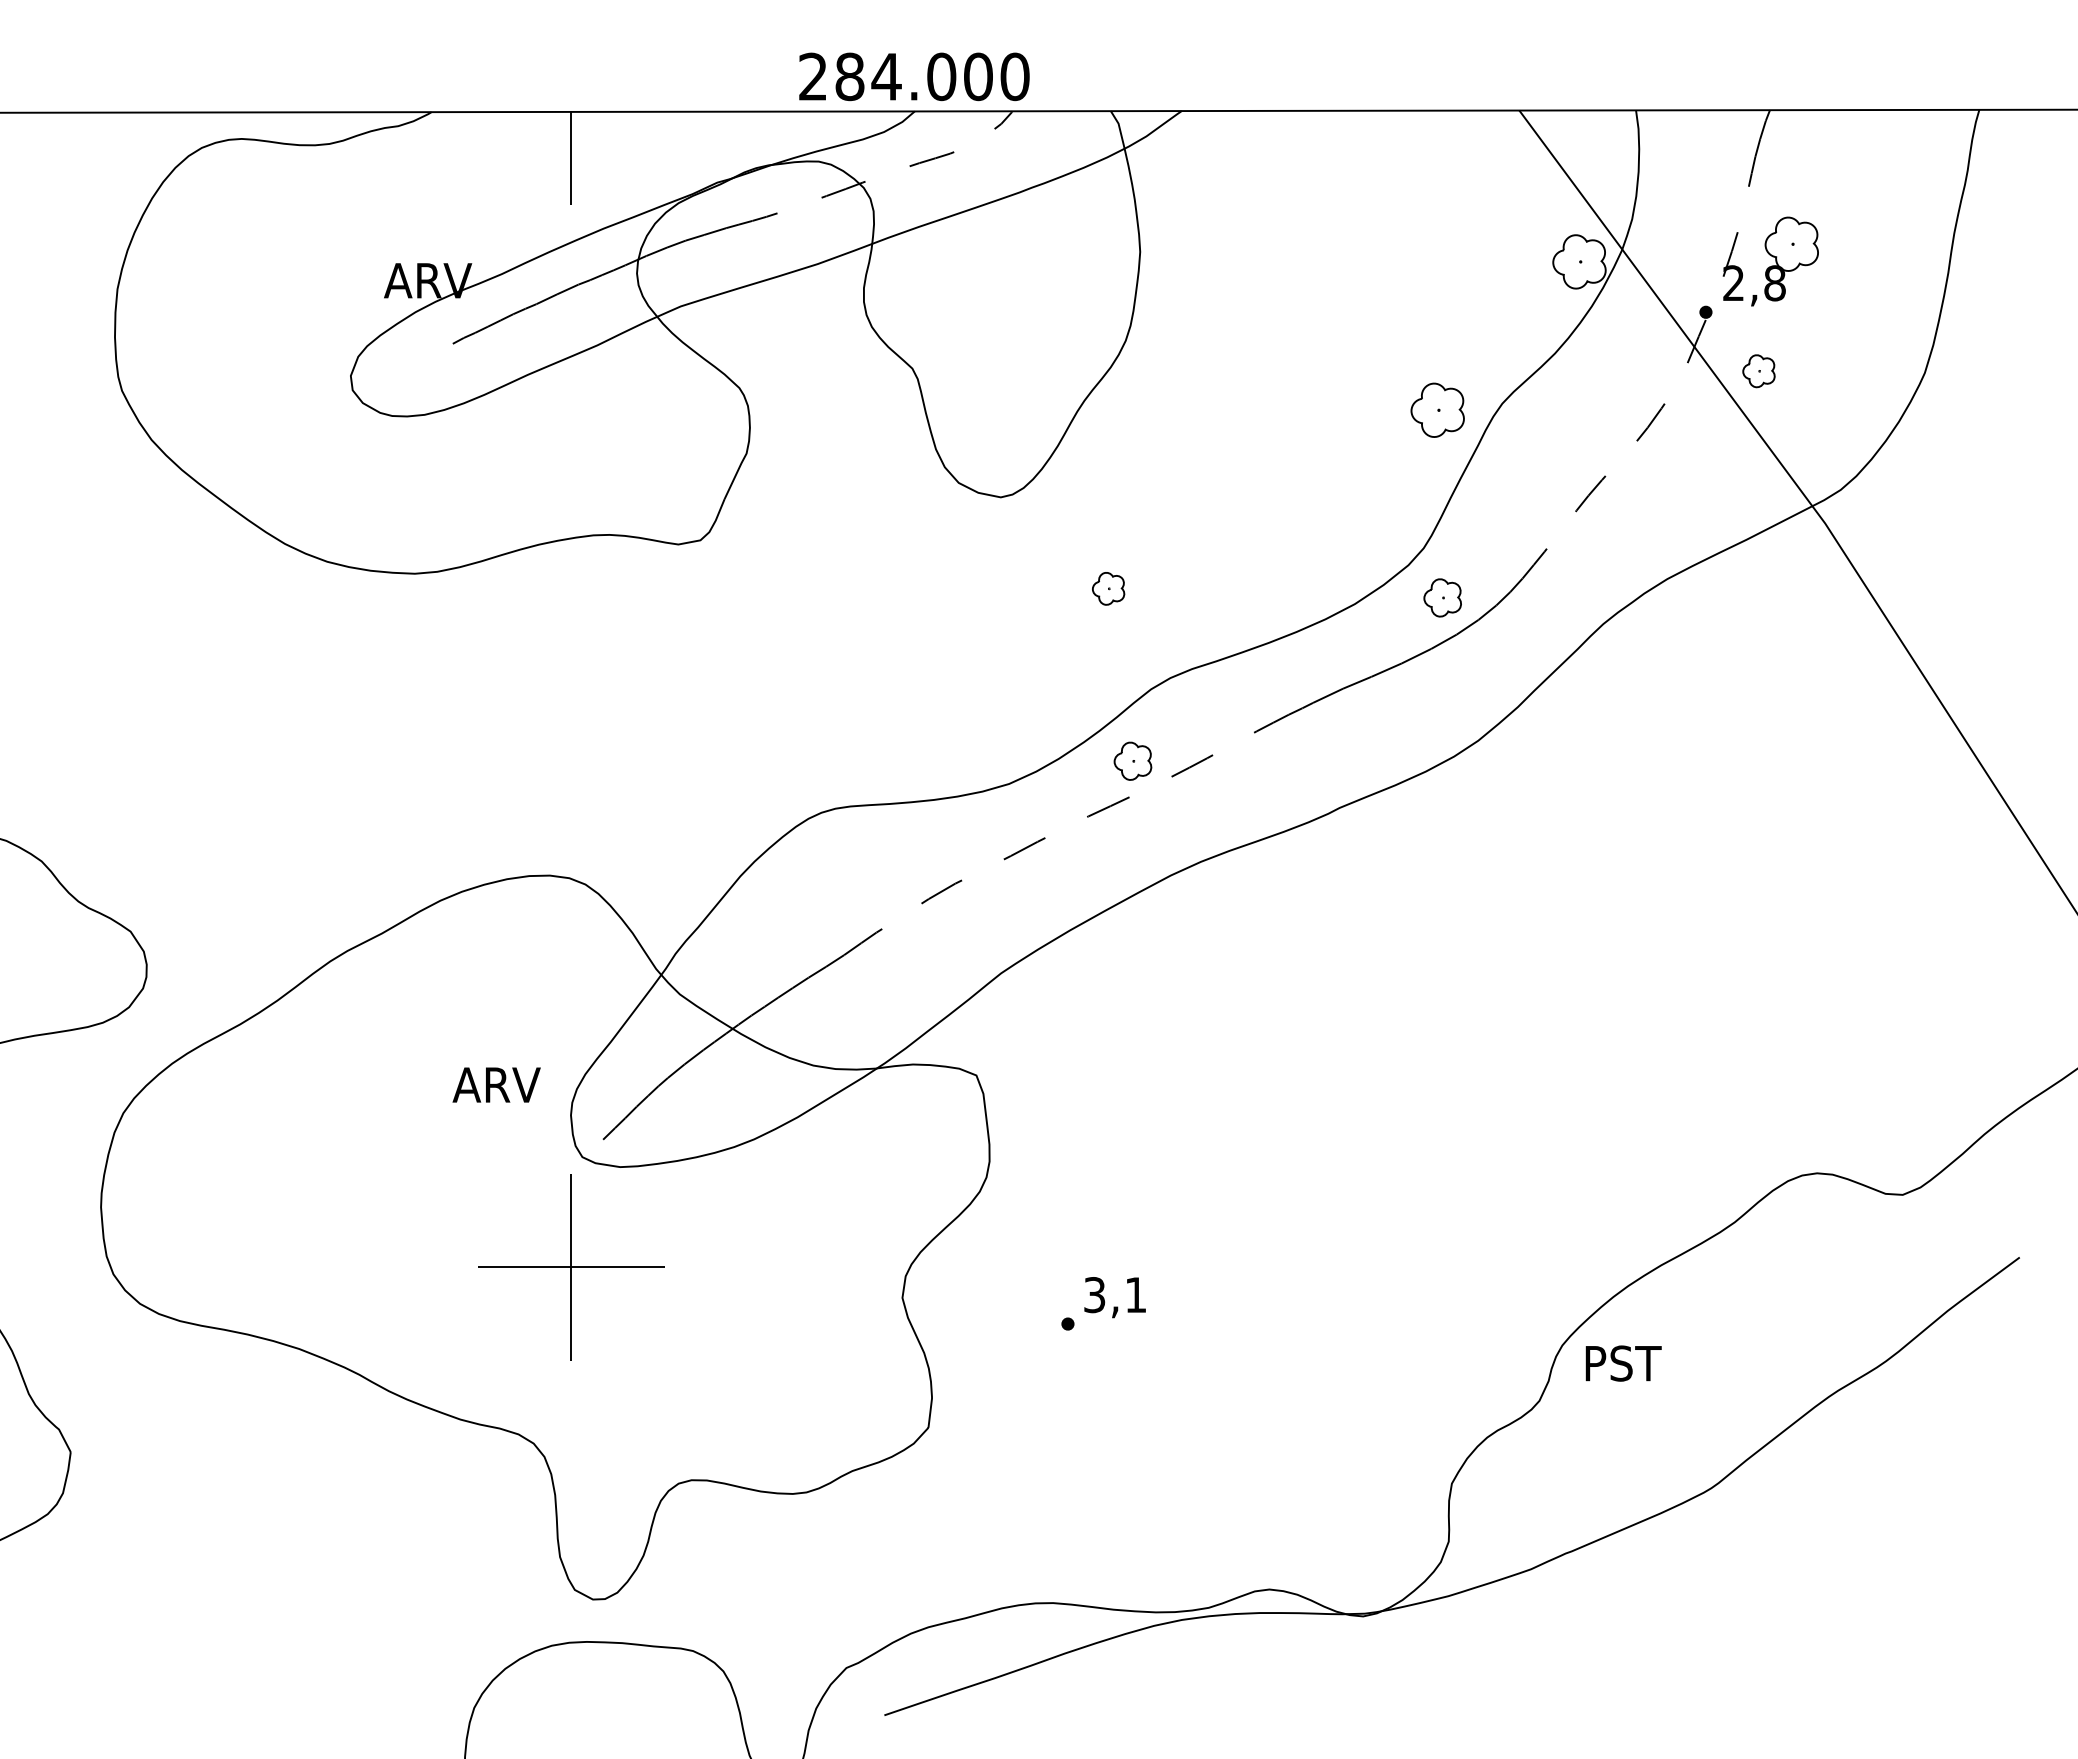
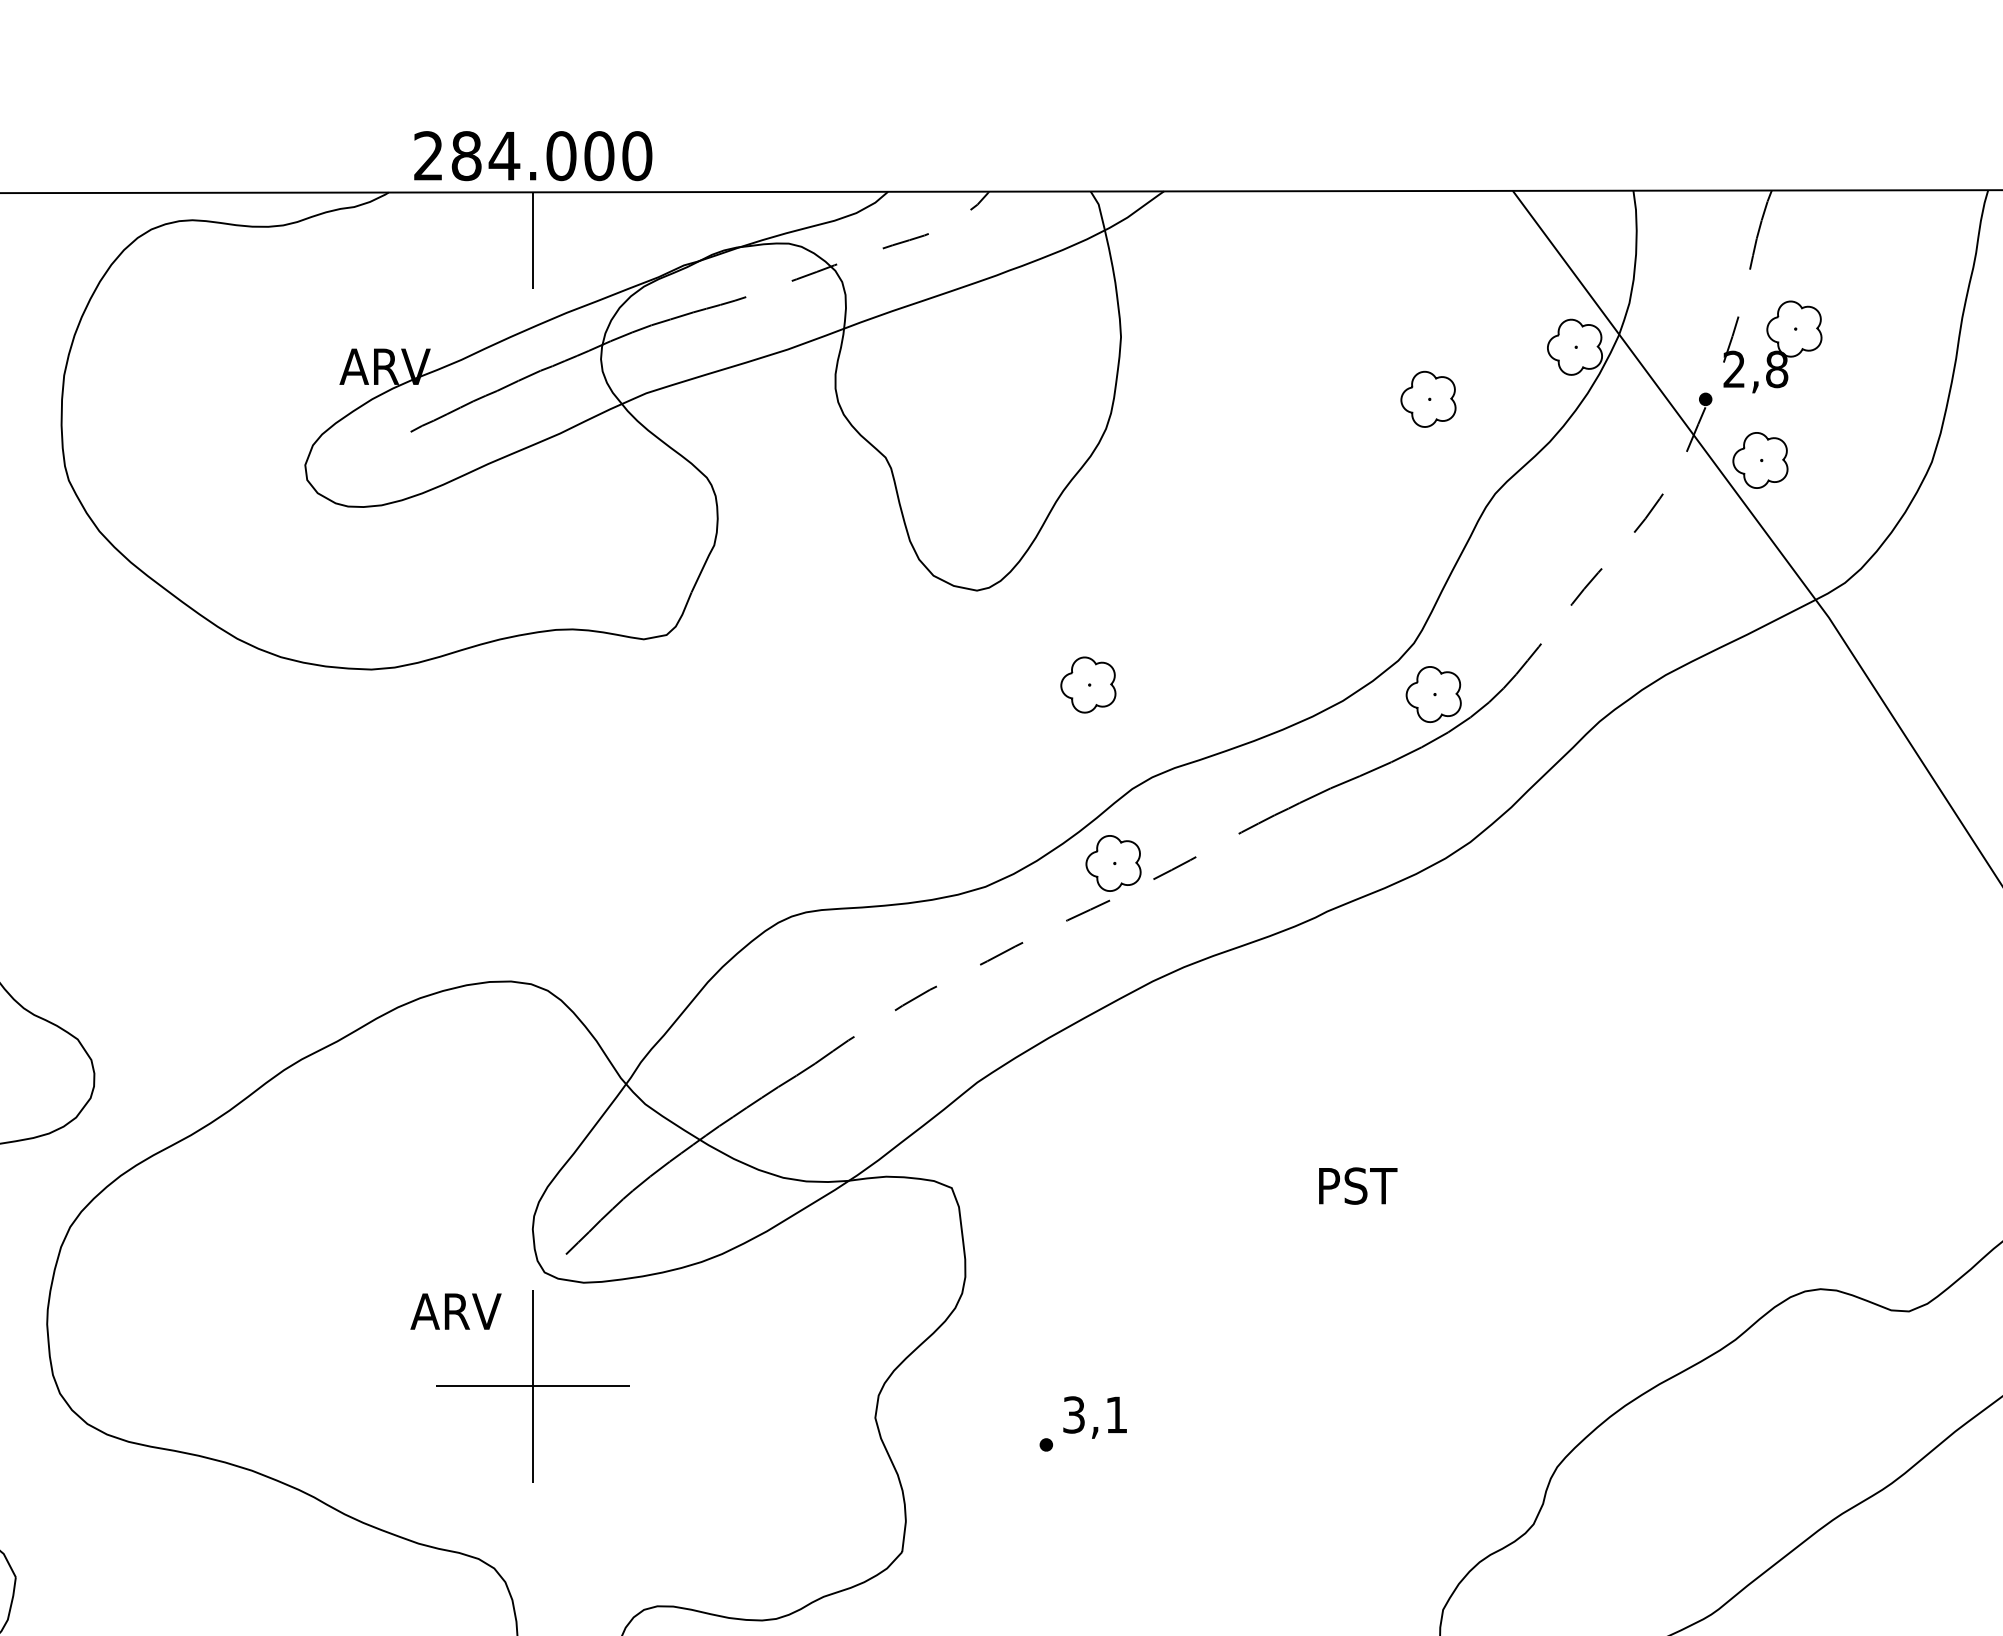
text: (914, 76) -> (533, 155), moved
part: (1758, 370) -> (1759, 459), size x1.67
part: (1437, 409) -> (1428, 398), moved
part: (1108, 588) -> (1088, 684), size x1.67
part: (1442, 597) -> (1433, 694), size x1.43
part: (1132, 760) -> (1113, 862), size x1.43
text: (496, 1084) -> (455, 1311), moved
text: (1623, 1363) -> (1357, 1186), moved

